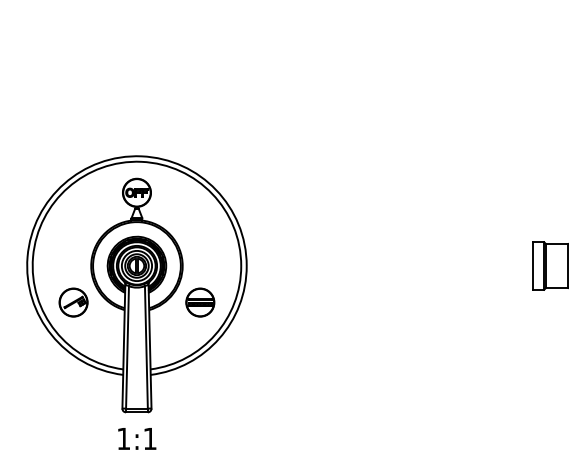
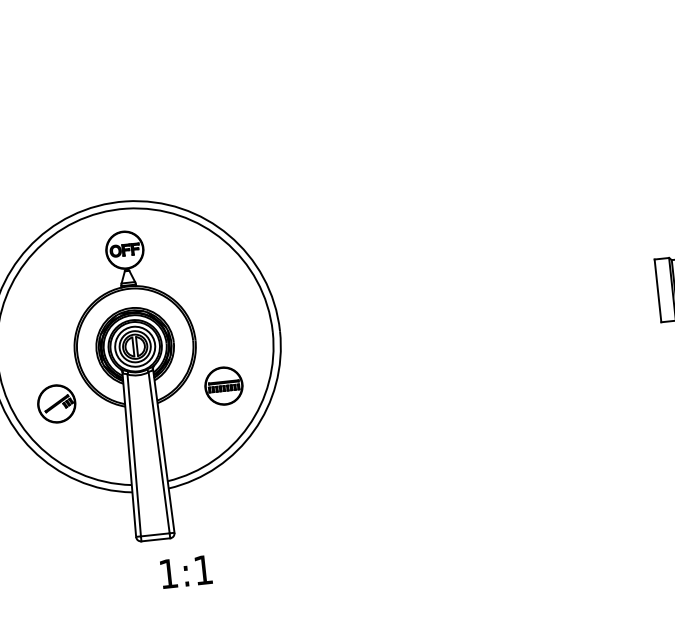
text: (137, 438) -> (186, 571), moved

